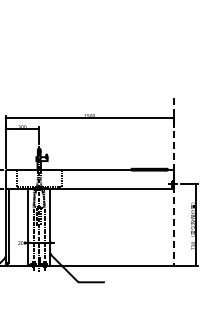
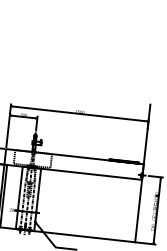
line: (173, 181) -> (142, 173), dashed -> solid

